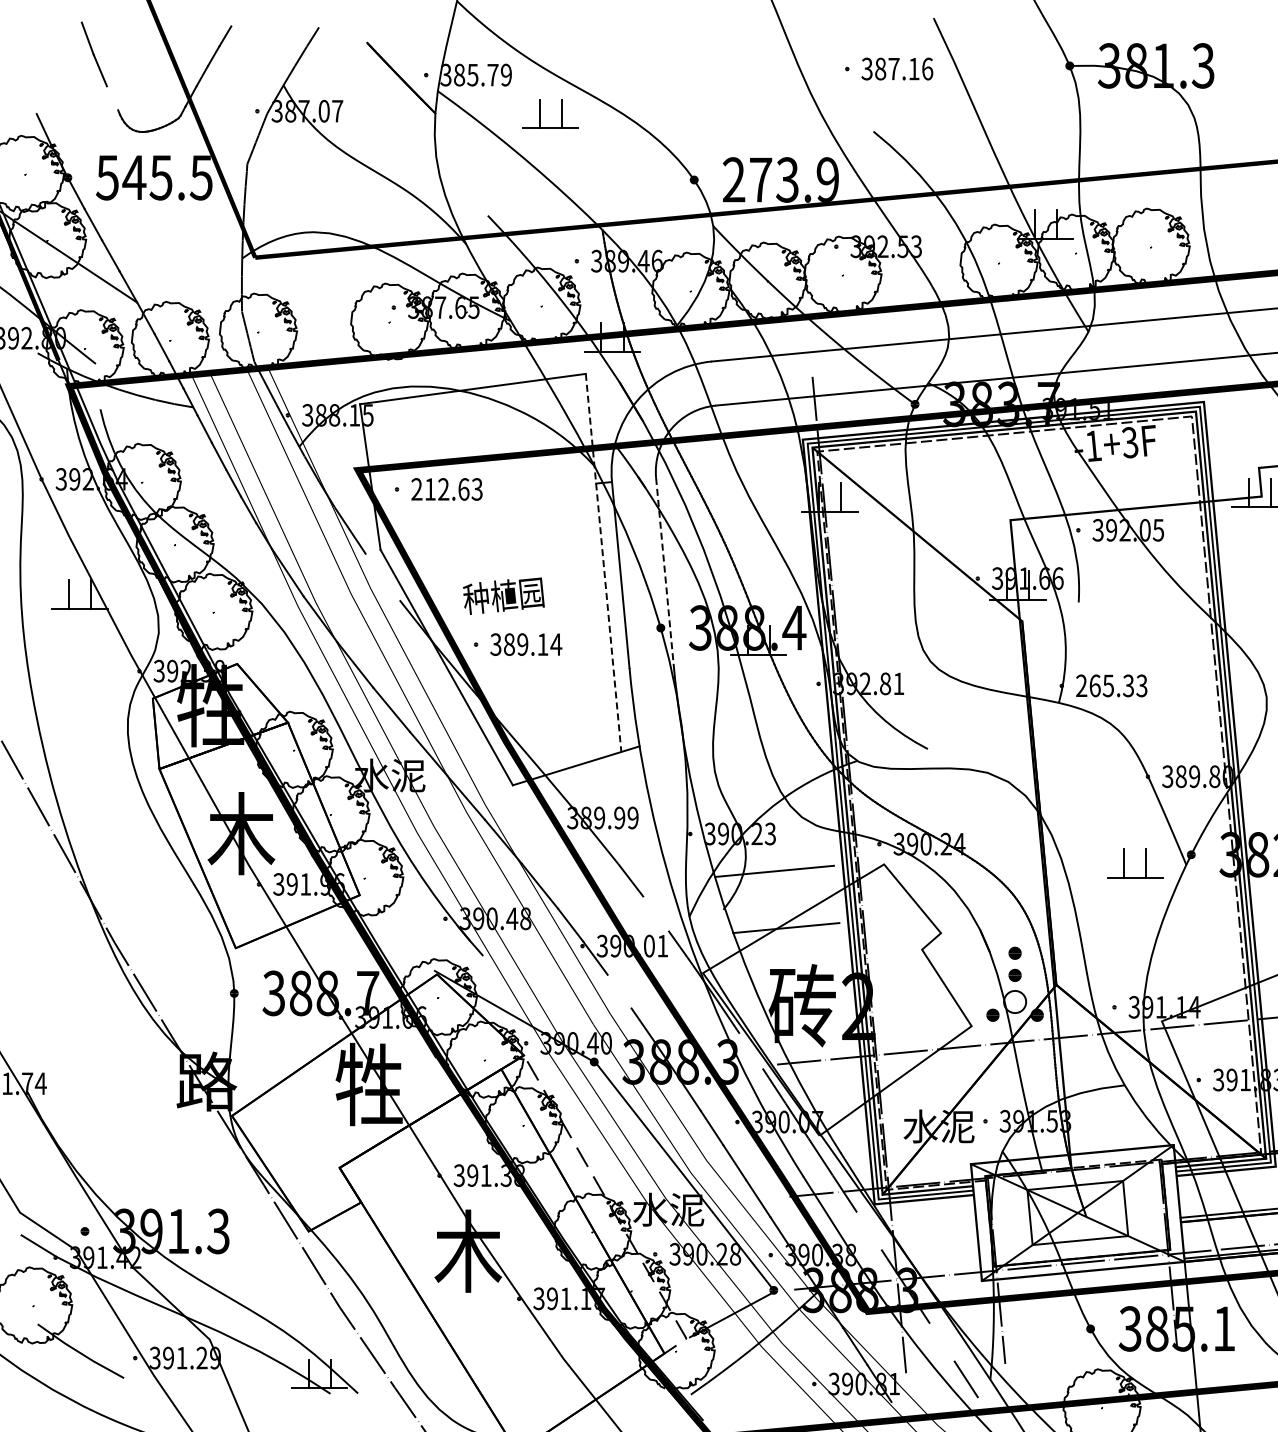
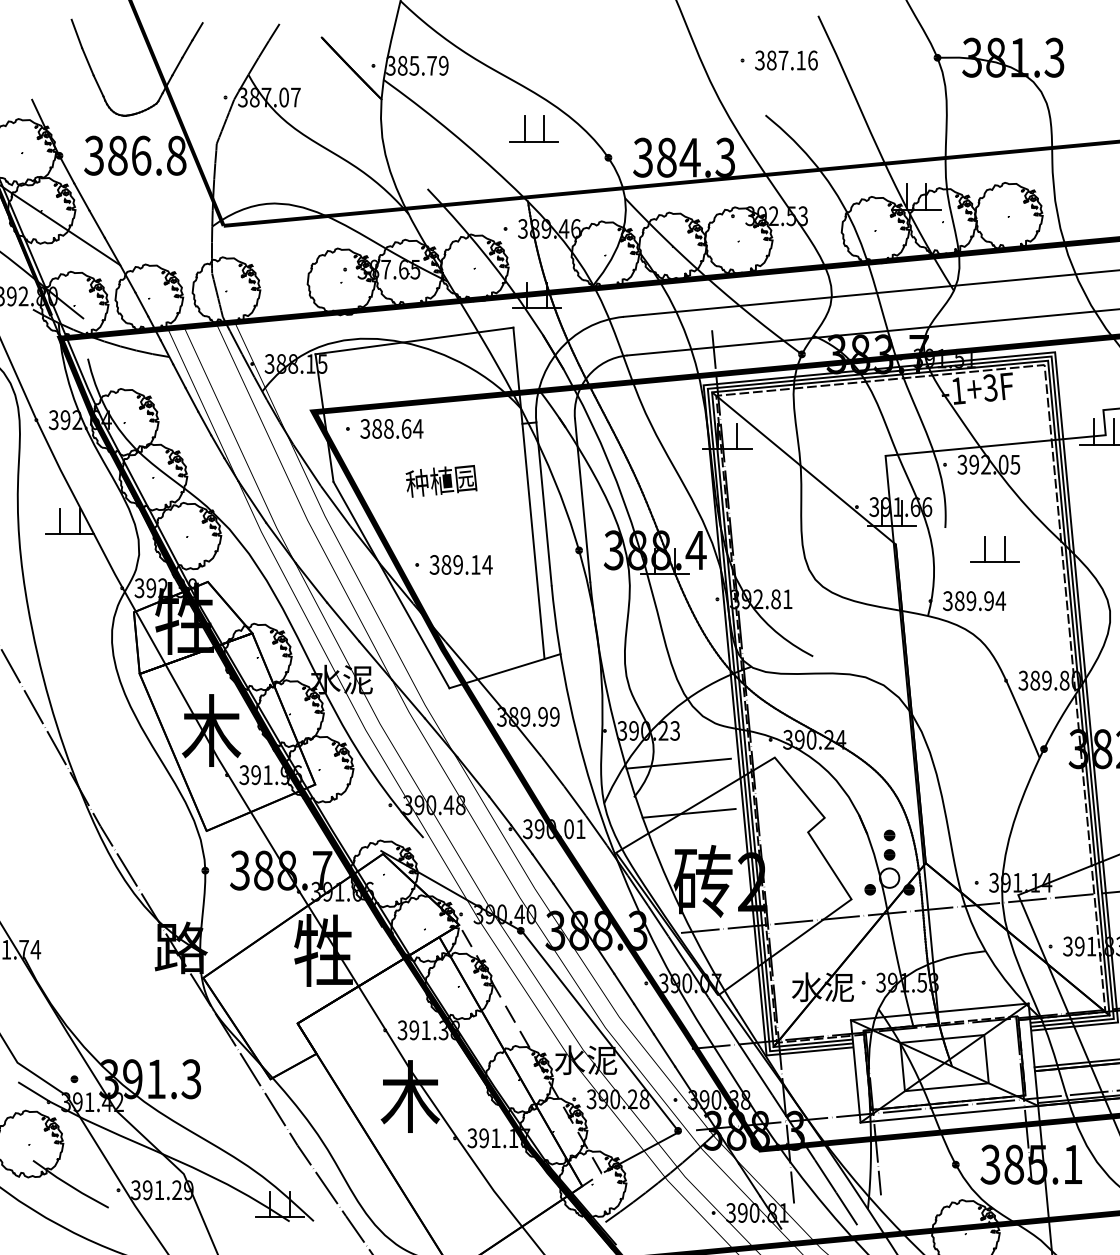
line: (112, 98) -> (98, 86), added
part: (540, 113) -> (525, 128), moved
text: (154, 177) -> (135, 155), 545.5 -> 386.8
text: (780, 179) -> (684, 157), 273.9 -> 384.3
text: (447, 489) -> (392, 428), 212.63 -> 388.64
line: (603, 562) -> (528, 492), dashed -> solid
line: (664, 571) -> (582, 500), dashed -> solid
line: (382, 577) -> (335, 506), added
text: (503, 595) -> (441, 480), moved
text: (1111, 685) -> (974, 600), 265.33 -> 389.94
part: (1145, 863) -> (1003, 549), moved
line: (655, 913) -> (574, 800), added
line: (619, 991) -> (542, 868), added
line: (750, 1050) -> (657, 920), added
line: (869, 1230) -> (762, 1078), added
line: (941, 1341) -> (825, 1175), added

